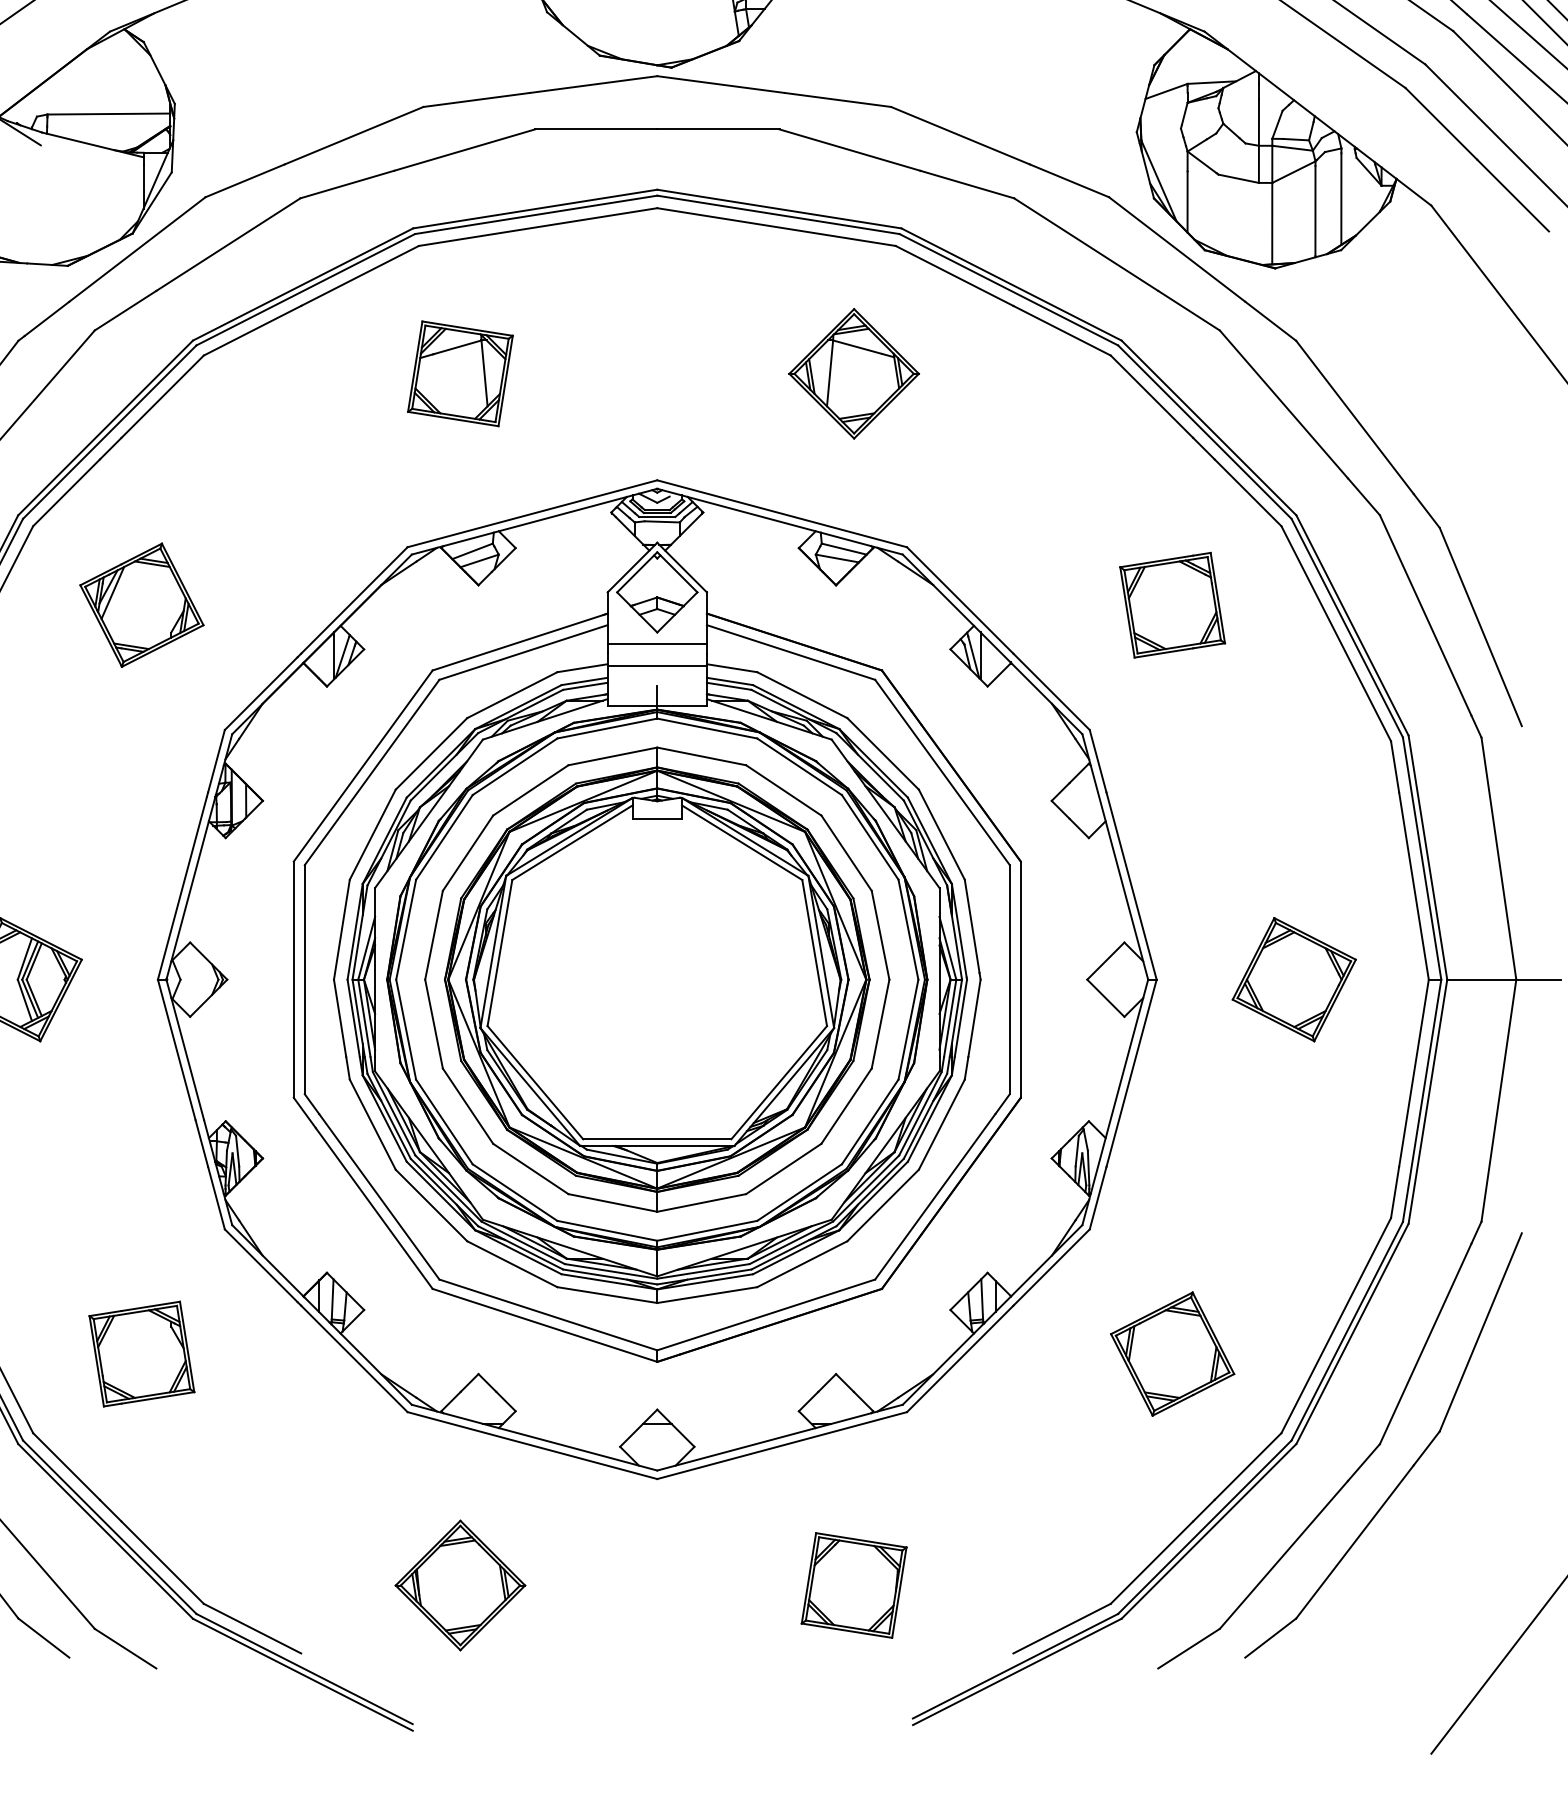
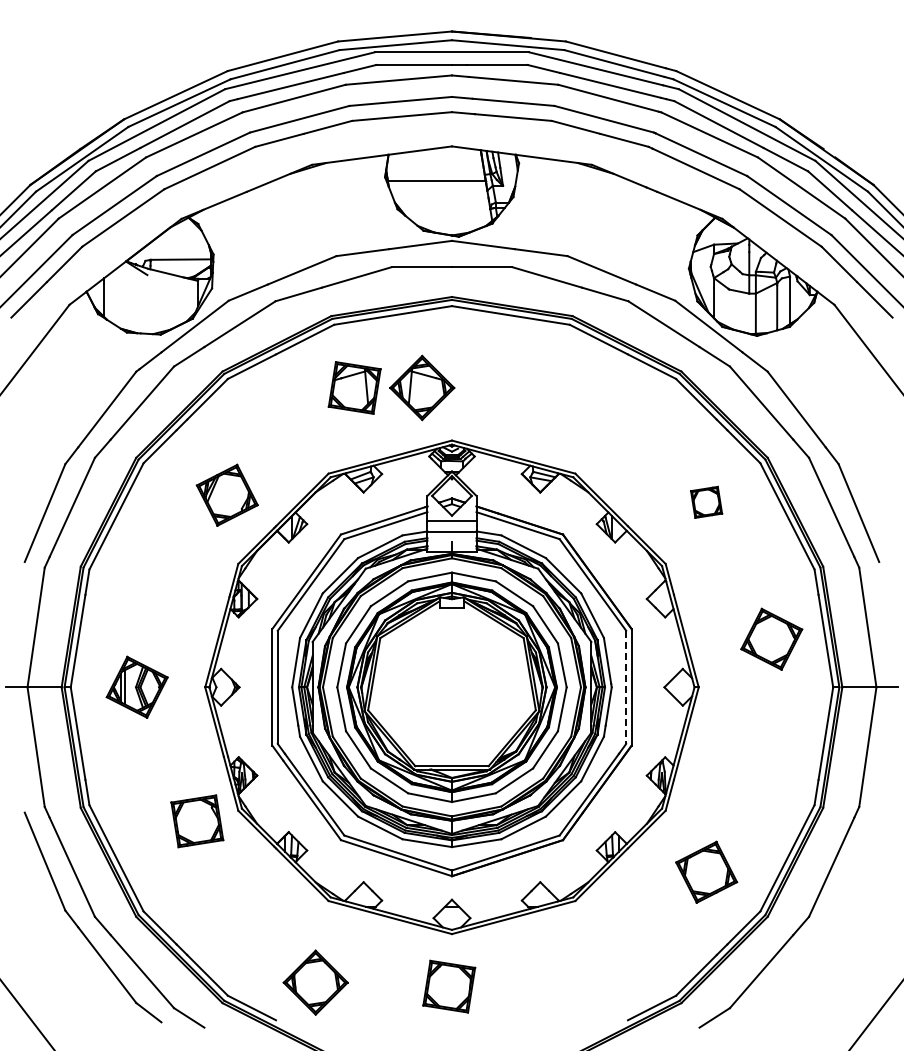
part: (854, 372) -> (422, 387), moved
part: (140, 603) -> (226, 494), moved
part: (1172, 605) -> (706, 502), size x0.6
part: (1293, 977) -> (771, 638), moved
line: (1010, 980) -> (626, 687), solid -> dashed
part: (142, 1354) -> (197, 821), moved
part: (1407, 1469) -> (822, 929), removed
part: (459, 1585) -> (315, 982), moved
part: (854, 1585) -> (449, 986), moved

